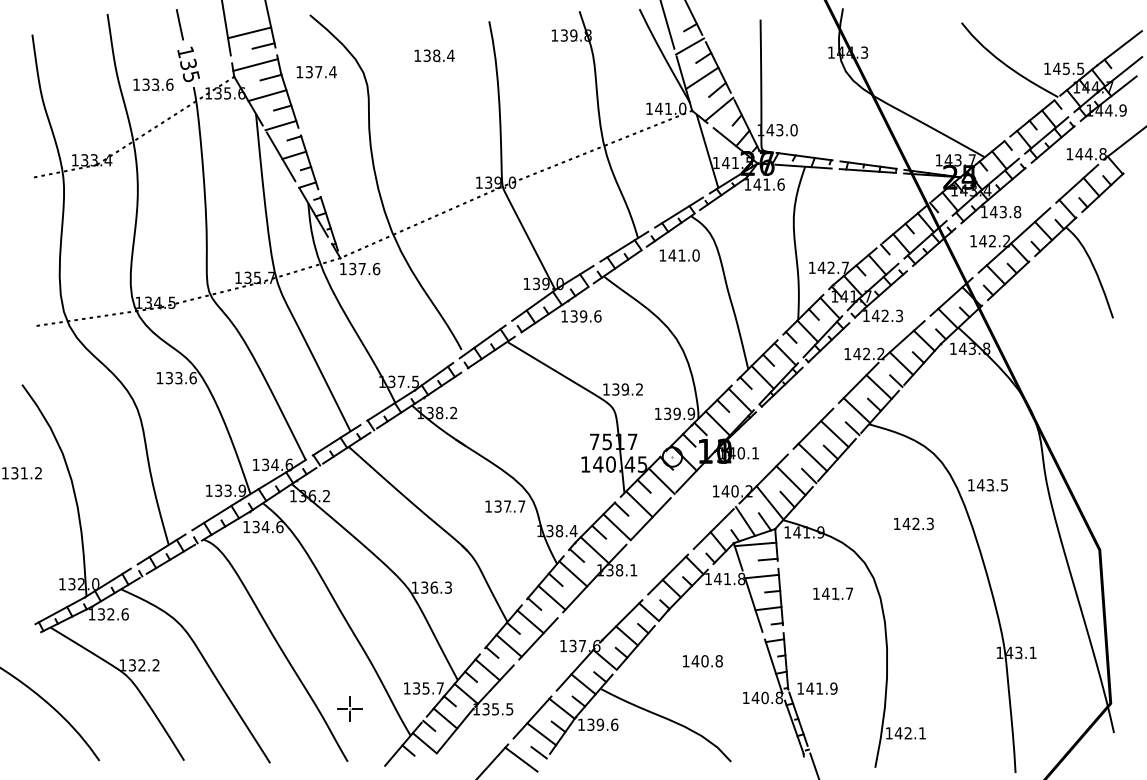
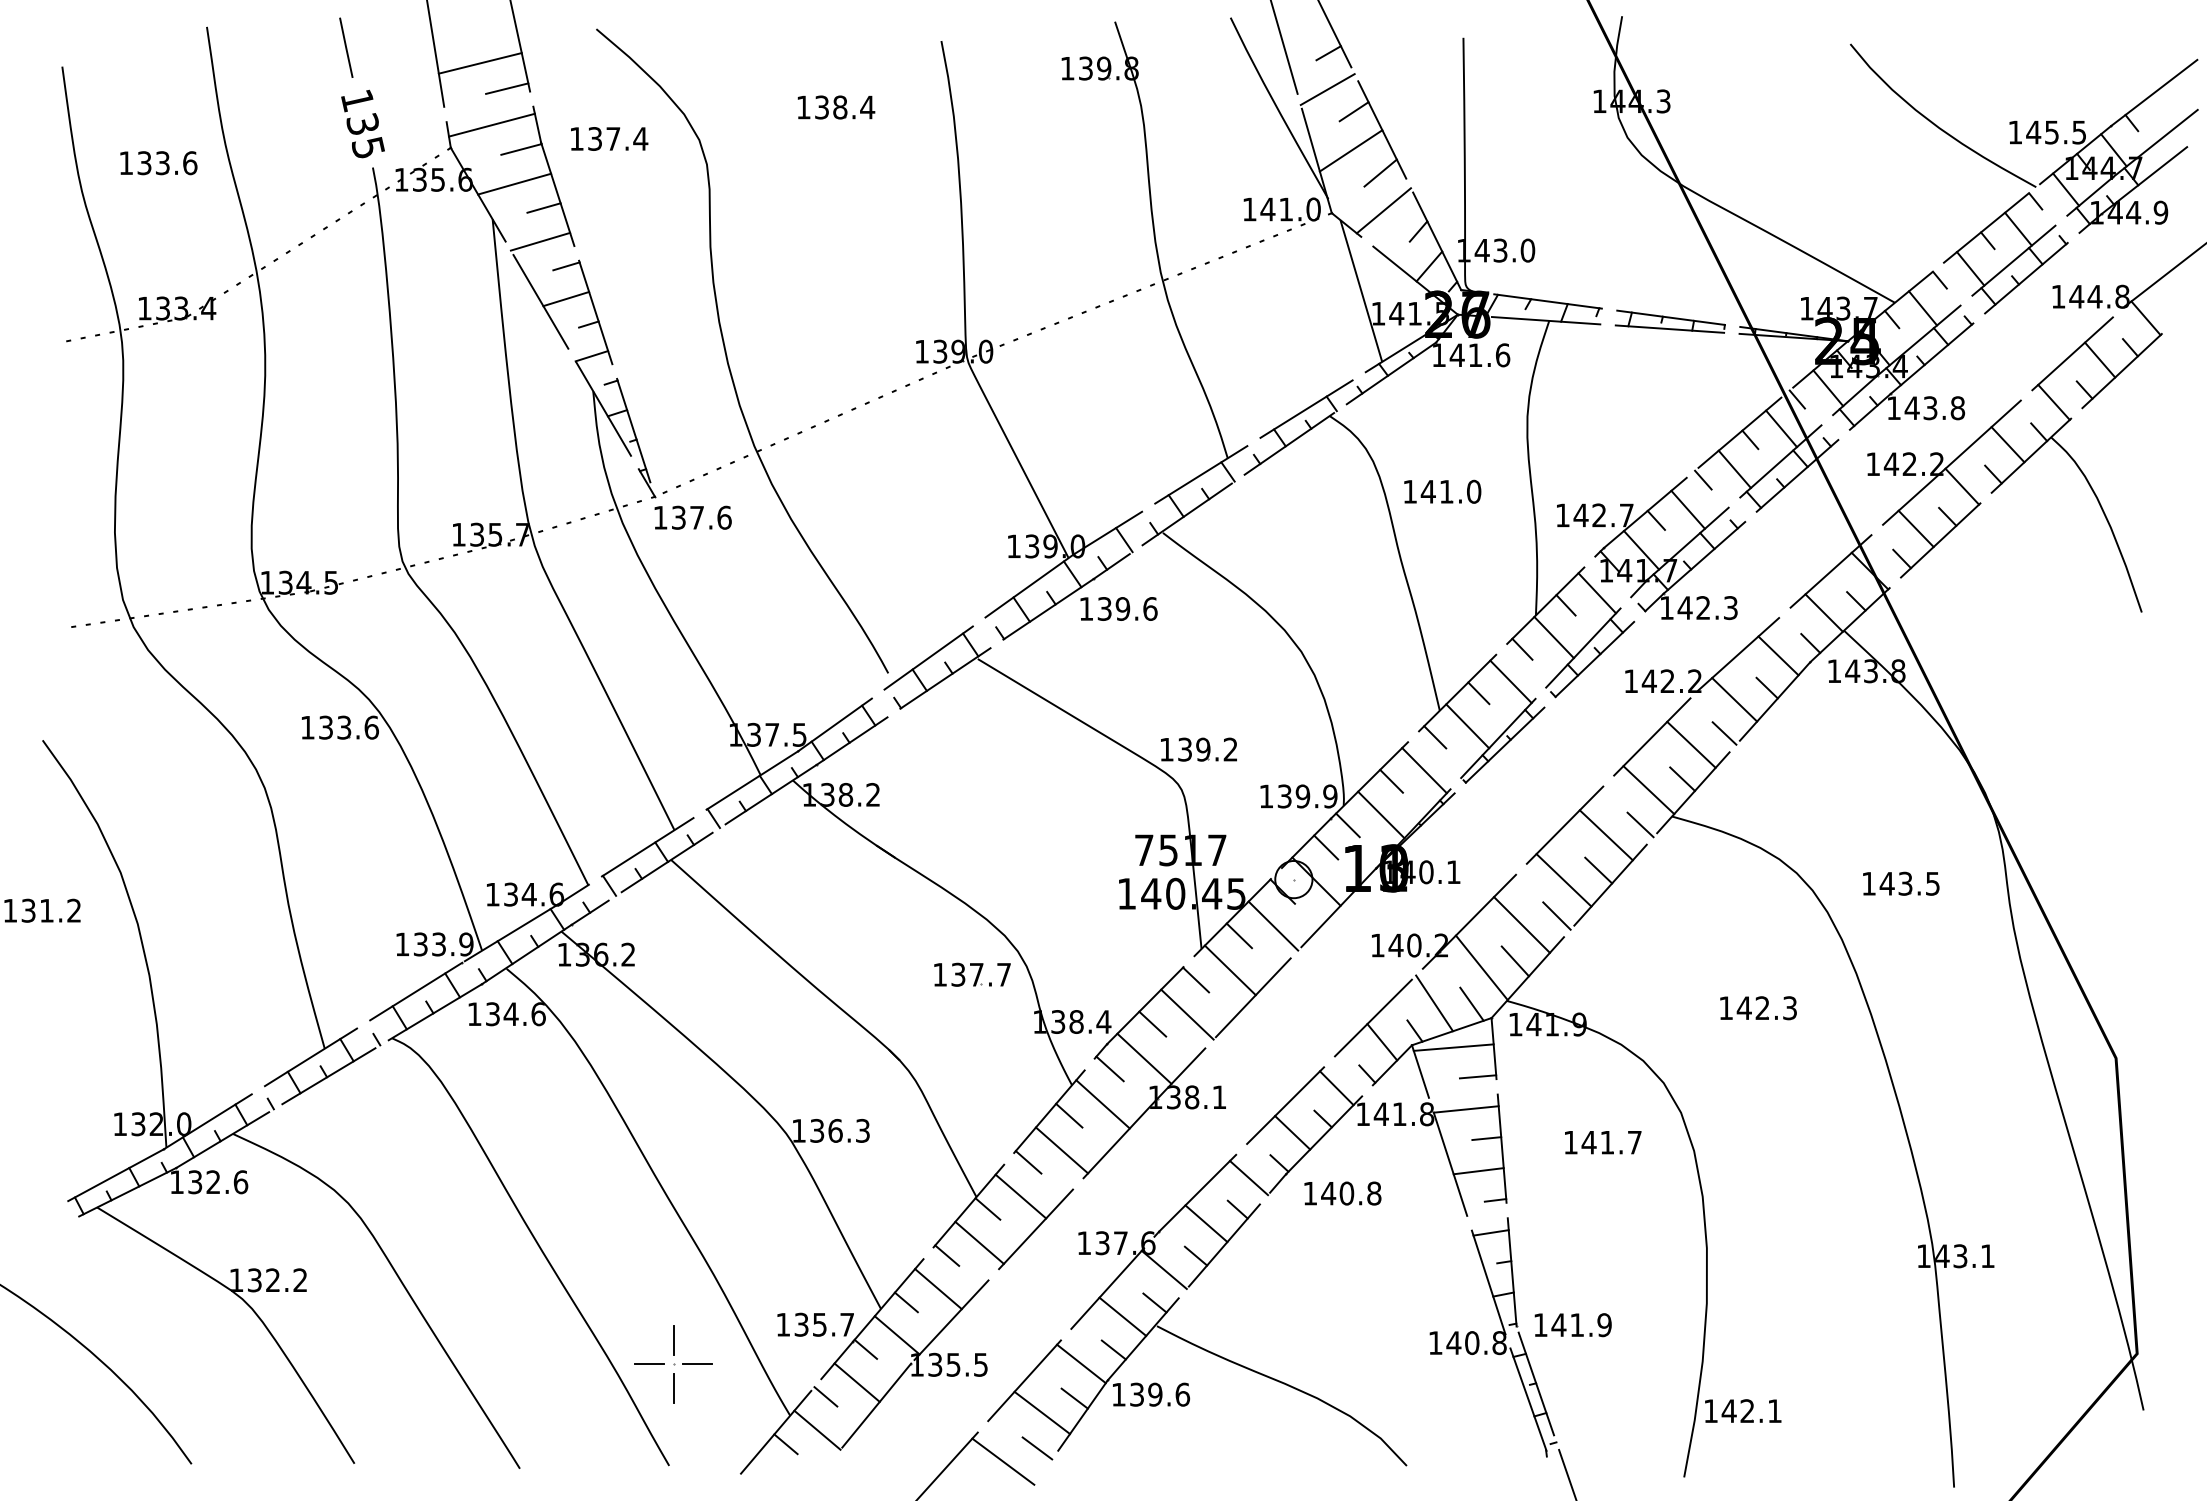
part: (153, 84) -> (158, 162), moved
part: (679, 255) -> (1442, 491), moved
part: (987, 485) -> (1900, 884), moved
text: (702, 661) -> (1342, 1194), moved
part: (349, 708) -> (672, 1363), size x1.67

